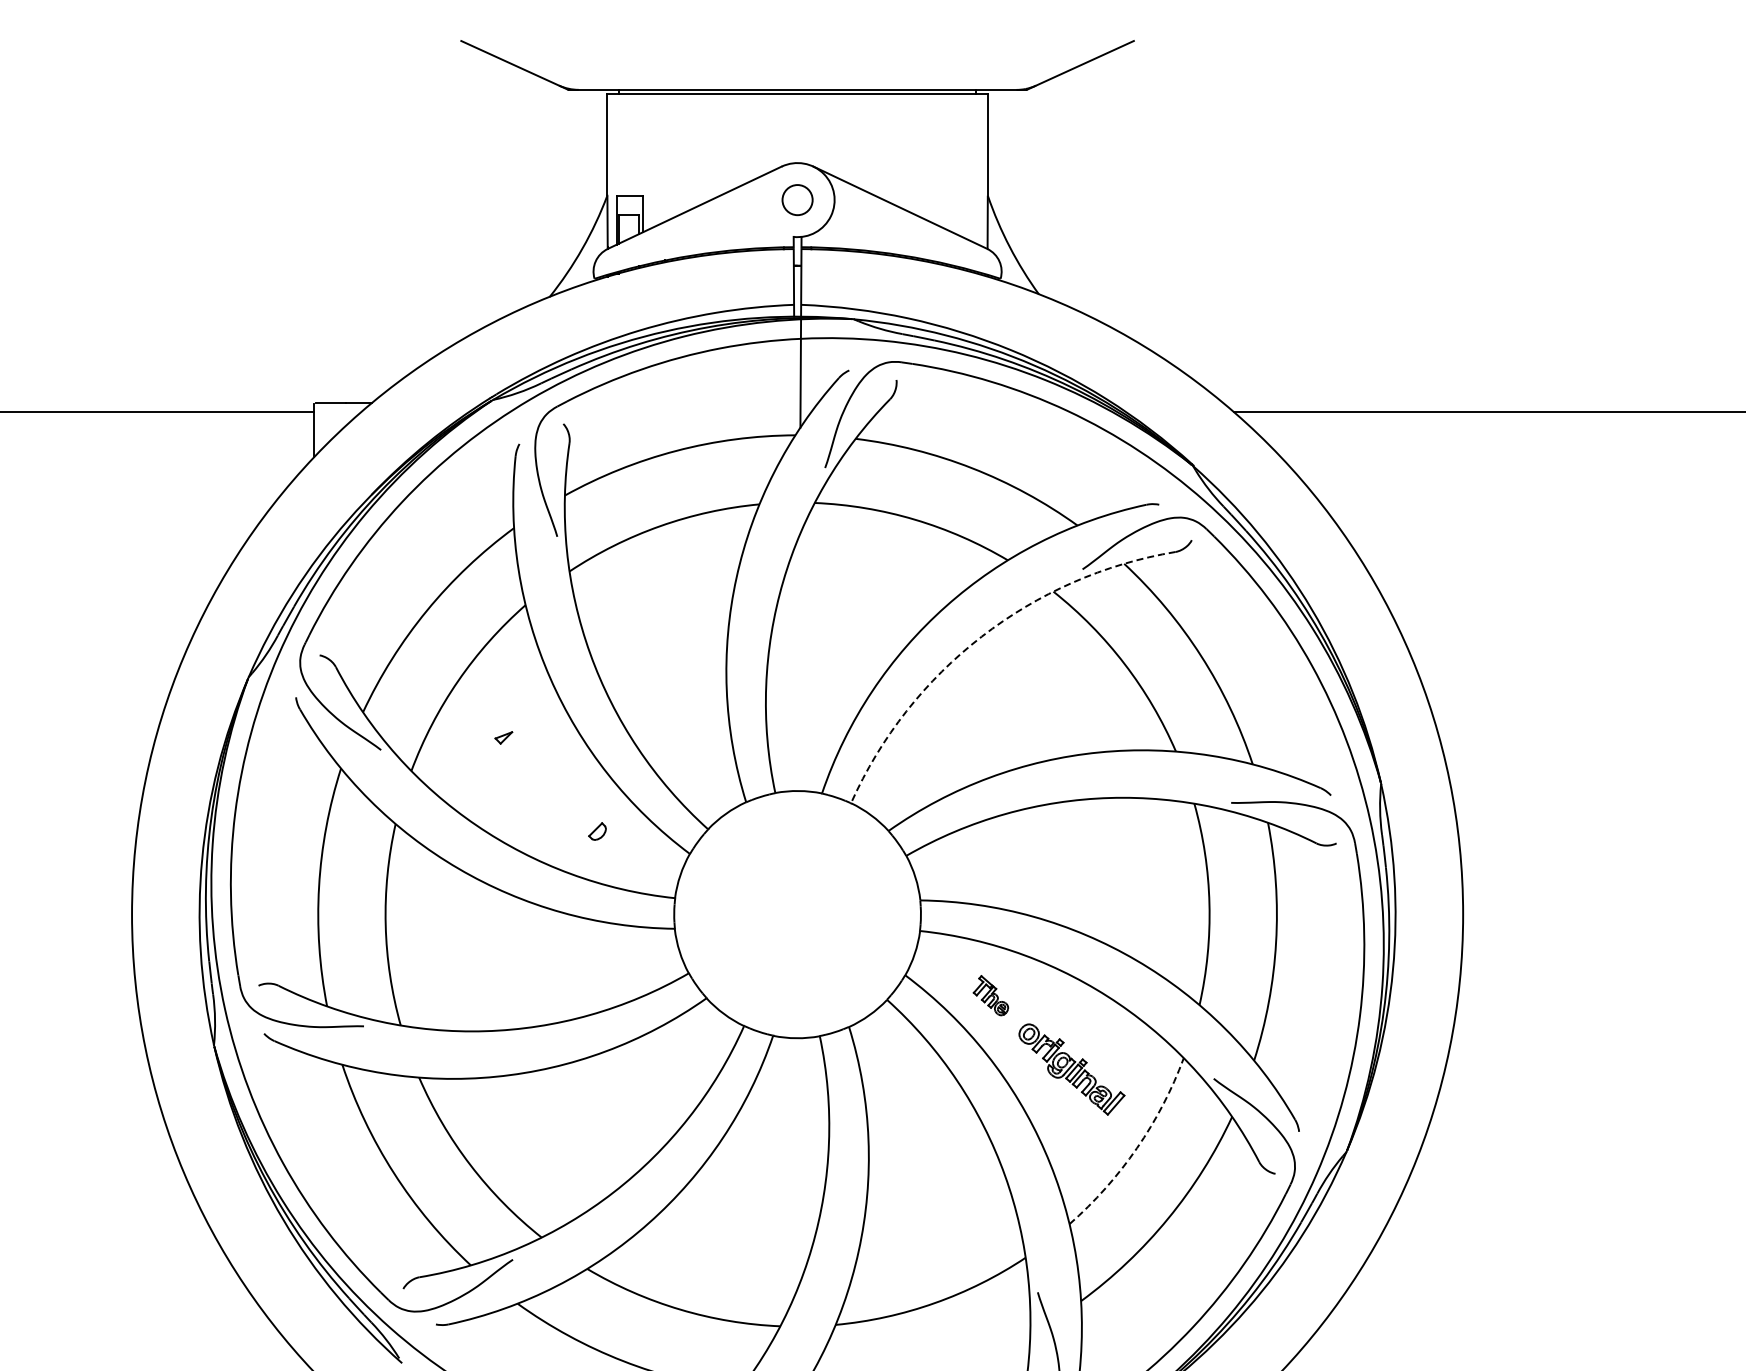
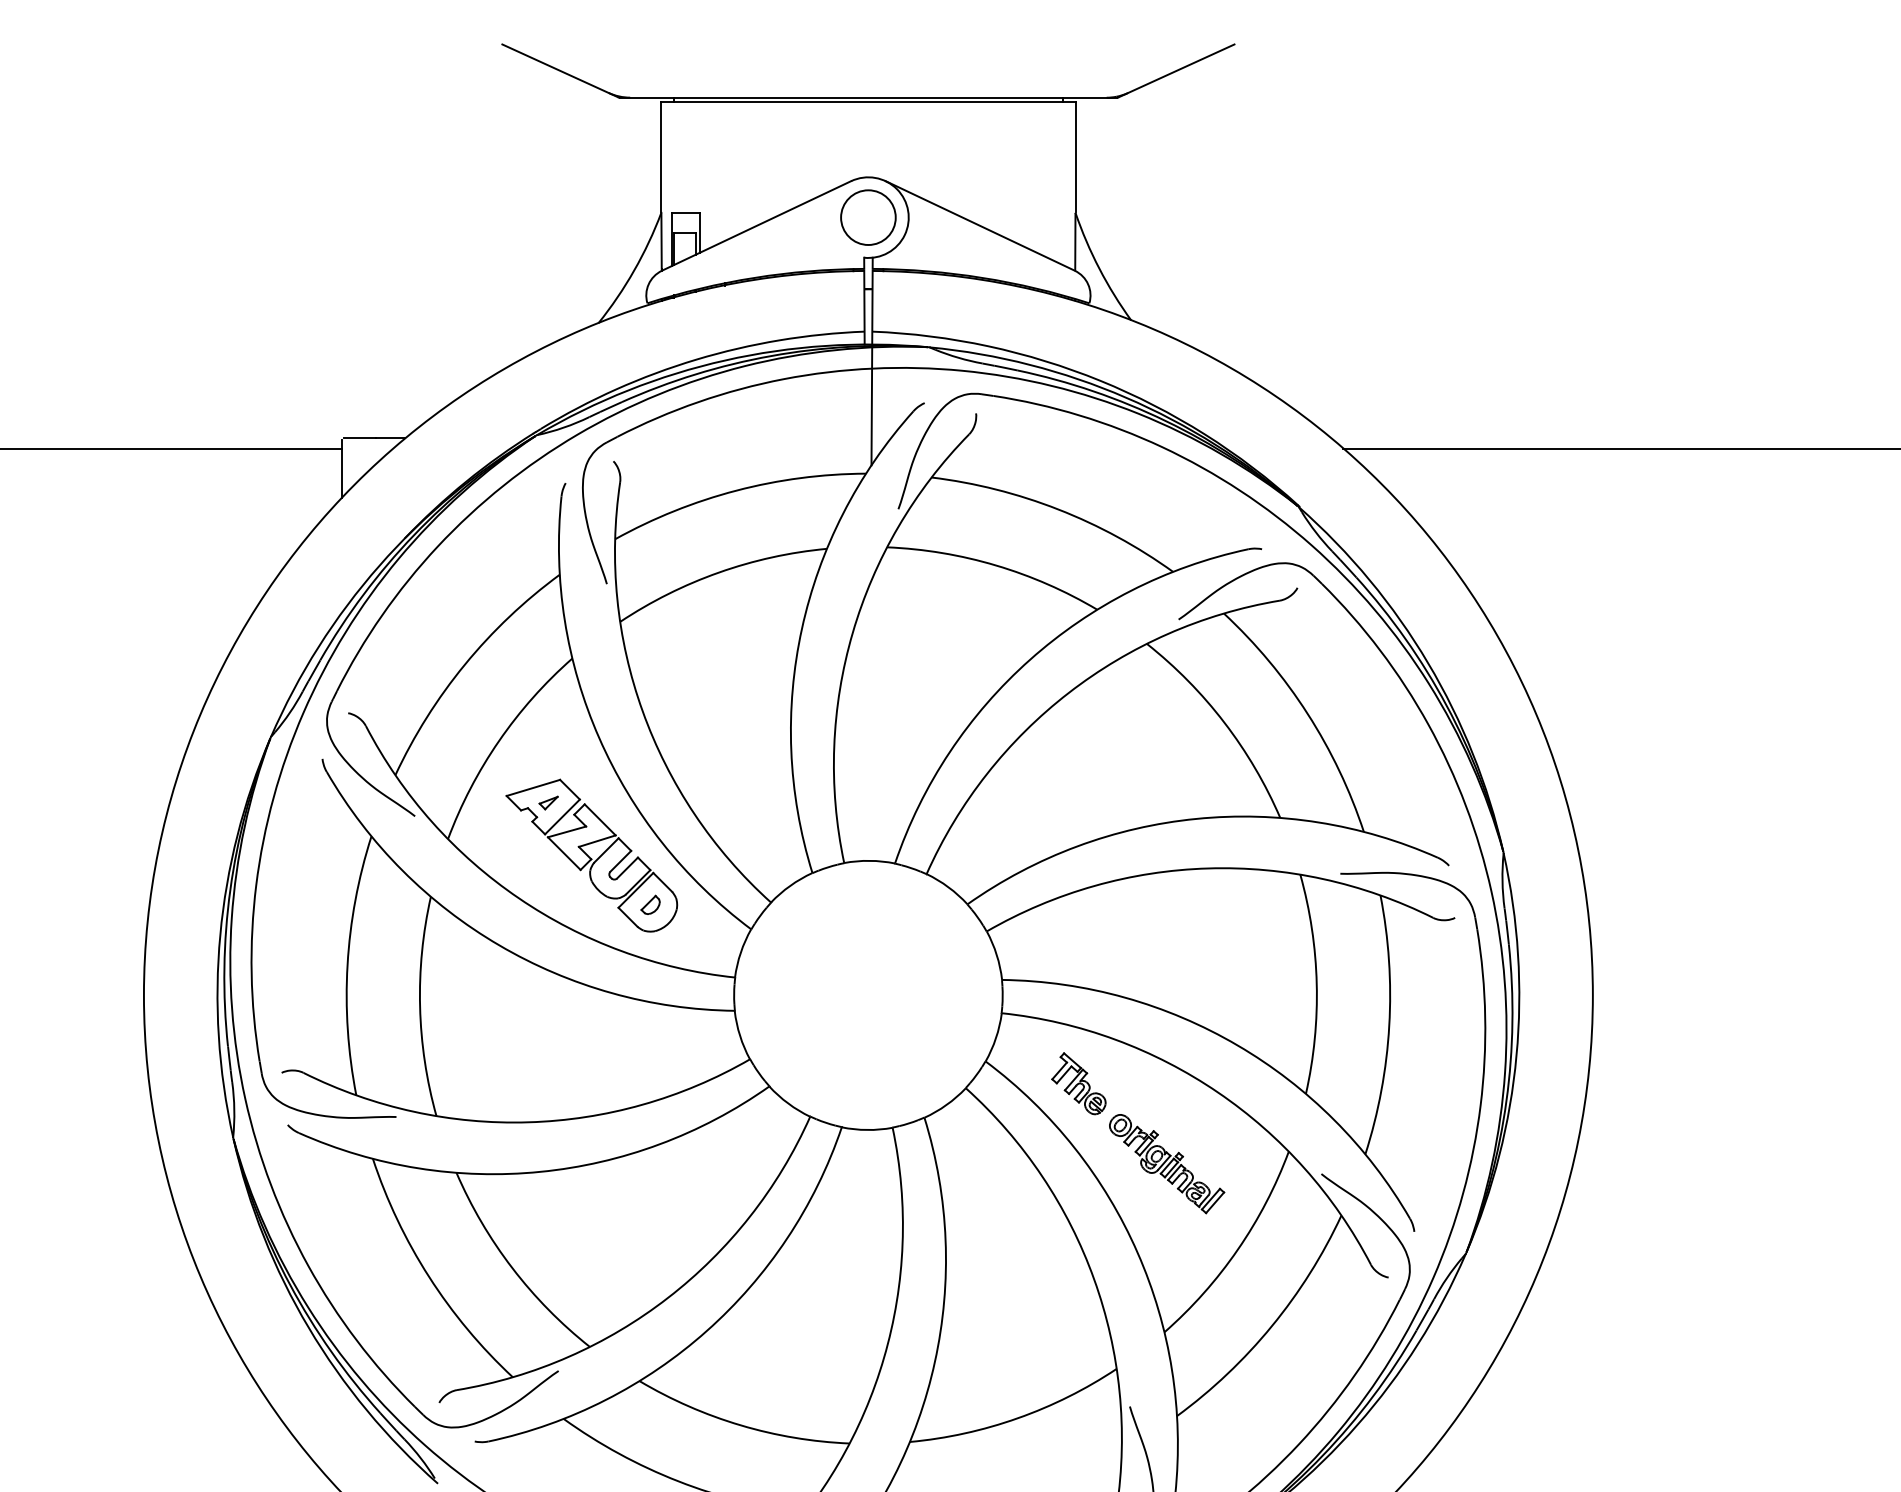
circle: (797, 200) -> (868, 218), size x1.67
arc: (981, 636) -> (1068, 692), dashed -> solid
part: (543, 785) -> (591, 854), added
part: (990, 995) -> (1078, 1083), size x1.43
arc: (1136, 1148) -> (1237, 1249), dashed -> solid

